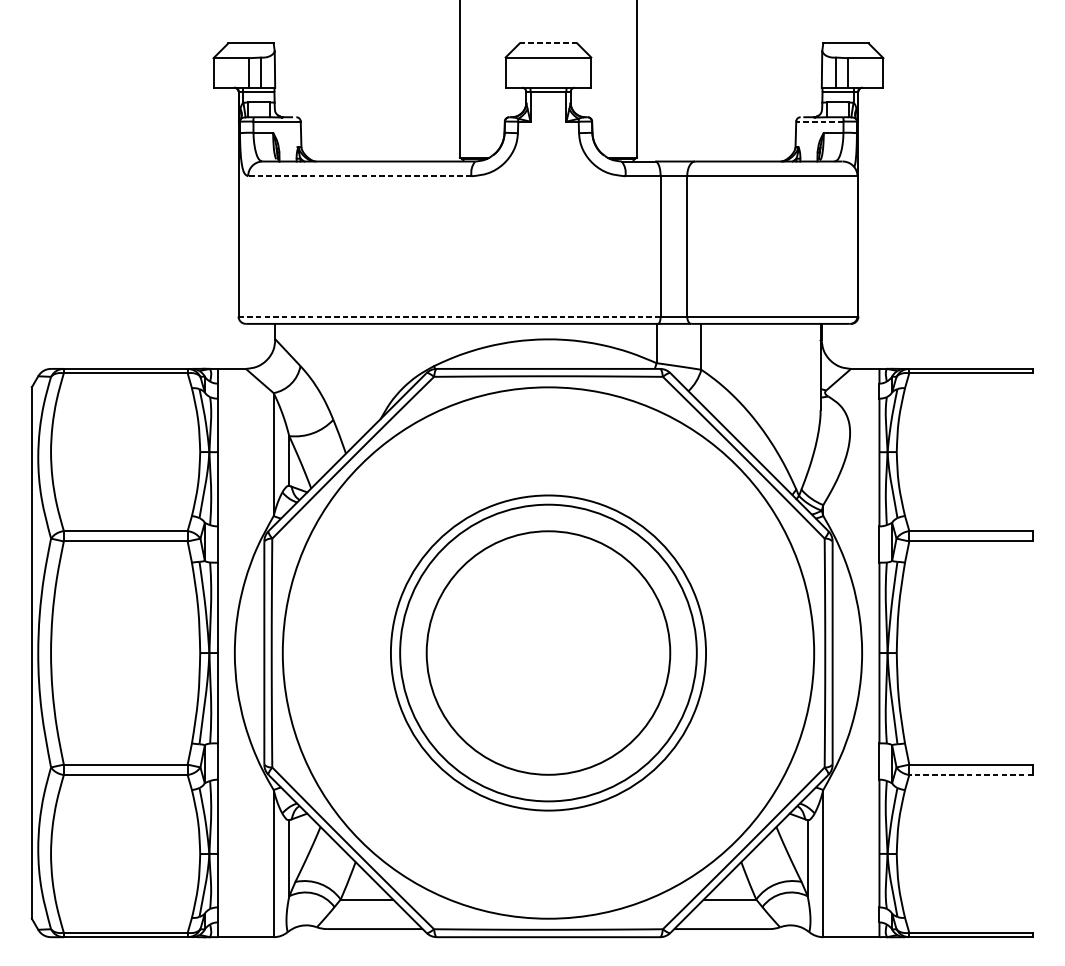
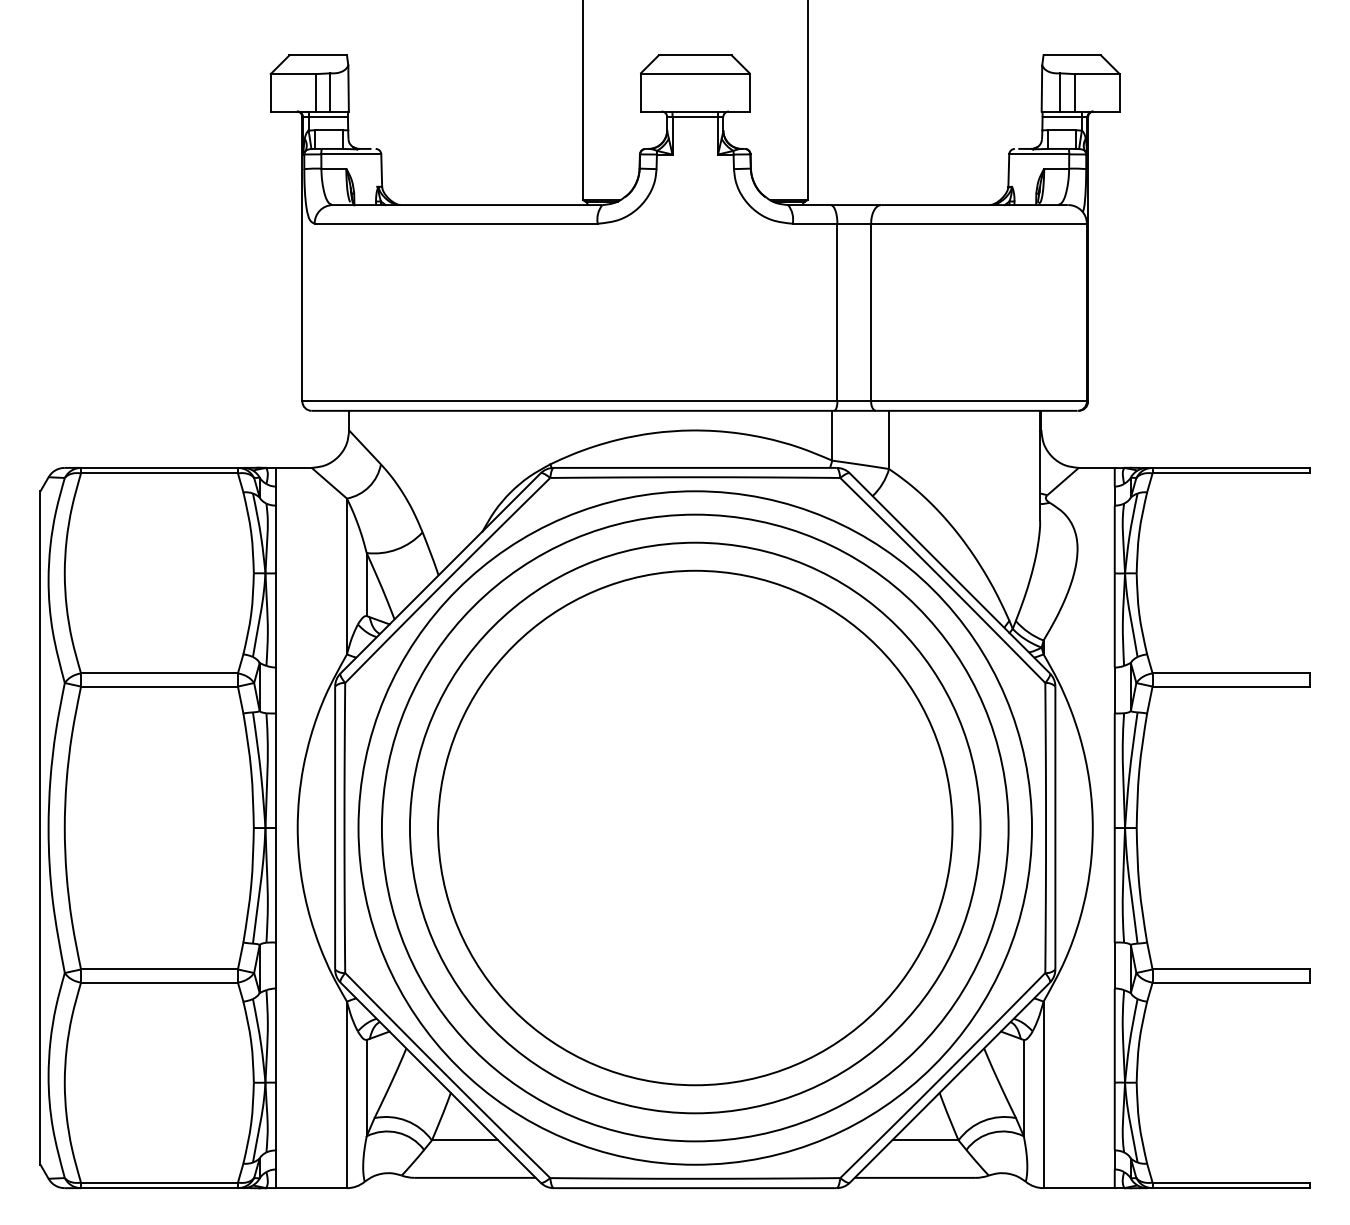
line: (547, 43) -> (694, 55), dashed -> solid
line: (820, 121) -> (1039, 154), dashed -> solid
line: (360, 176) -> (456, 223), dashed -> solid
line: (449, 316) -> (569, 401), dashed -> solid
circle: (547, 652) -> (694, 827), size x1.43
circle: (547, 652) -> (694, 827), size x1.67
circle: (548, 652) -> (695, 827), size x1.67
line: (970, 774) -> (1230, 982), dashed -> solid

